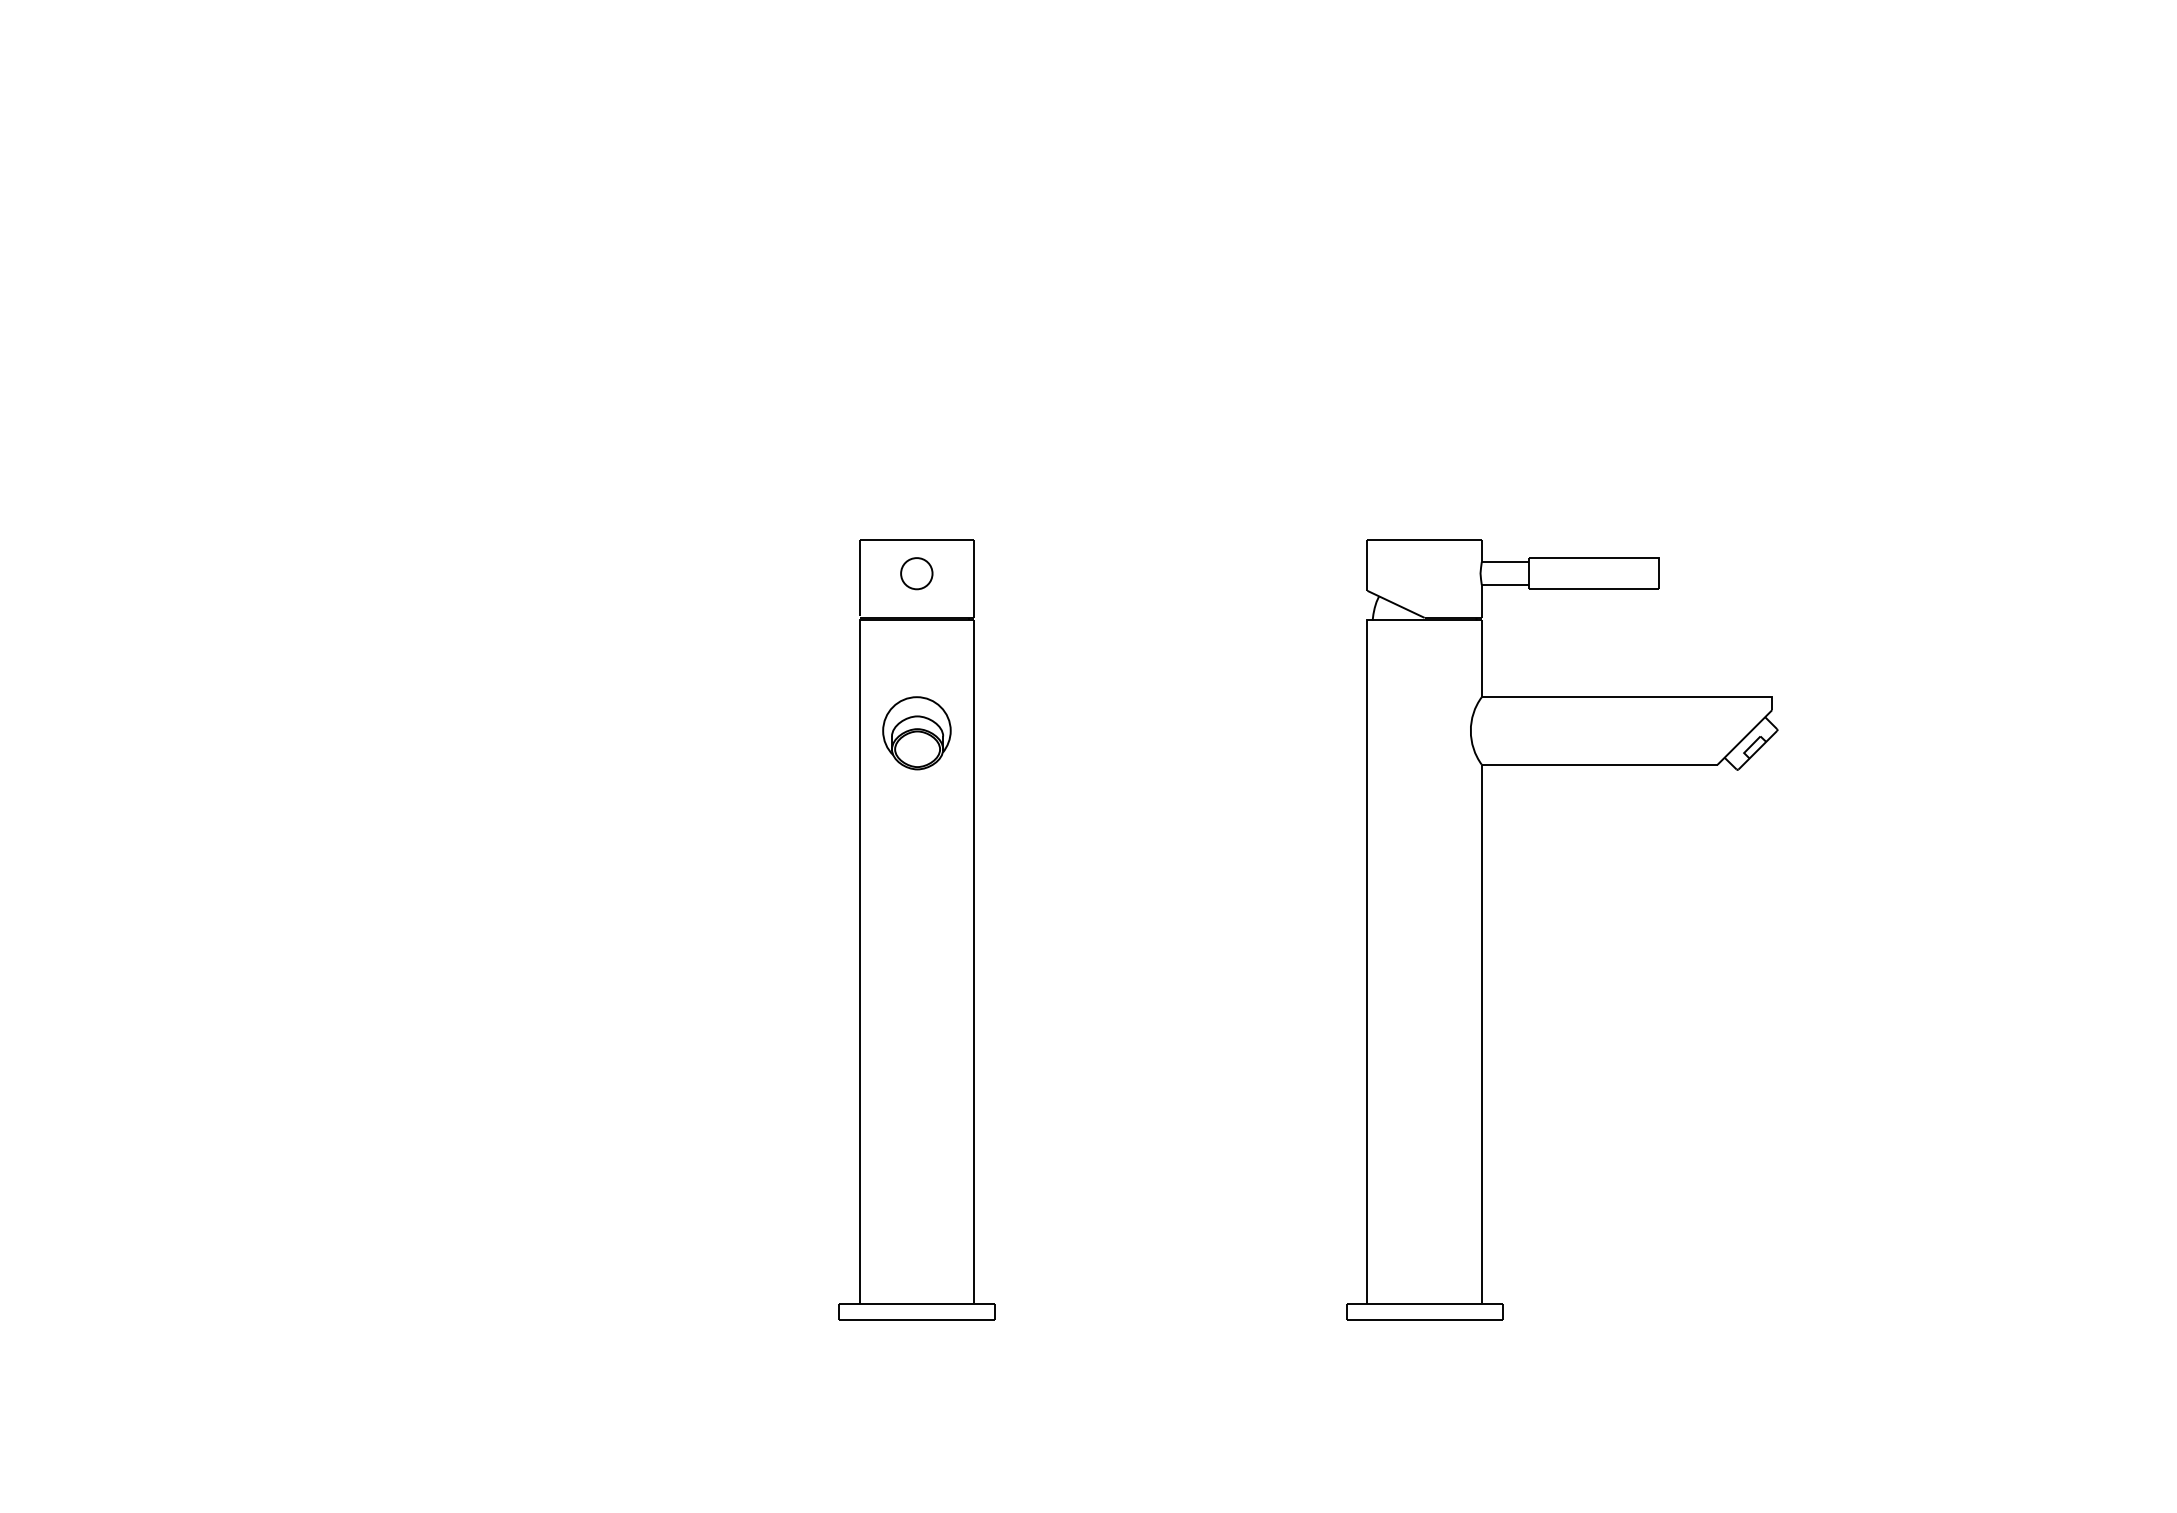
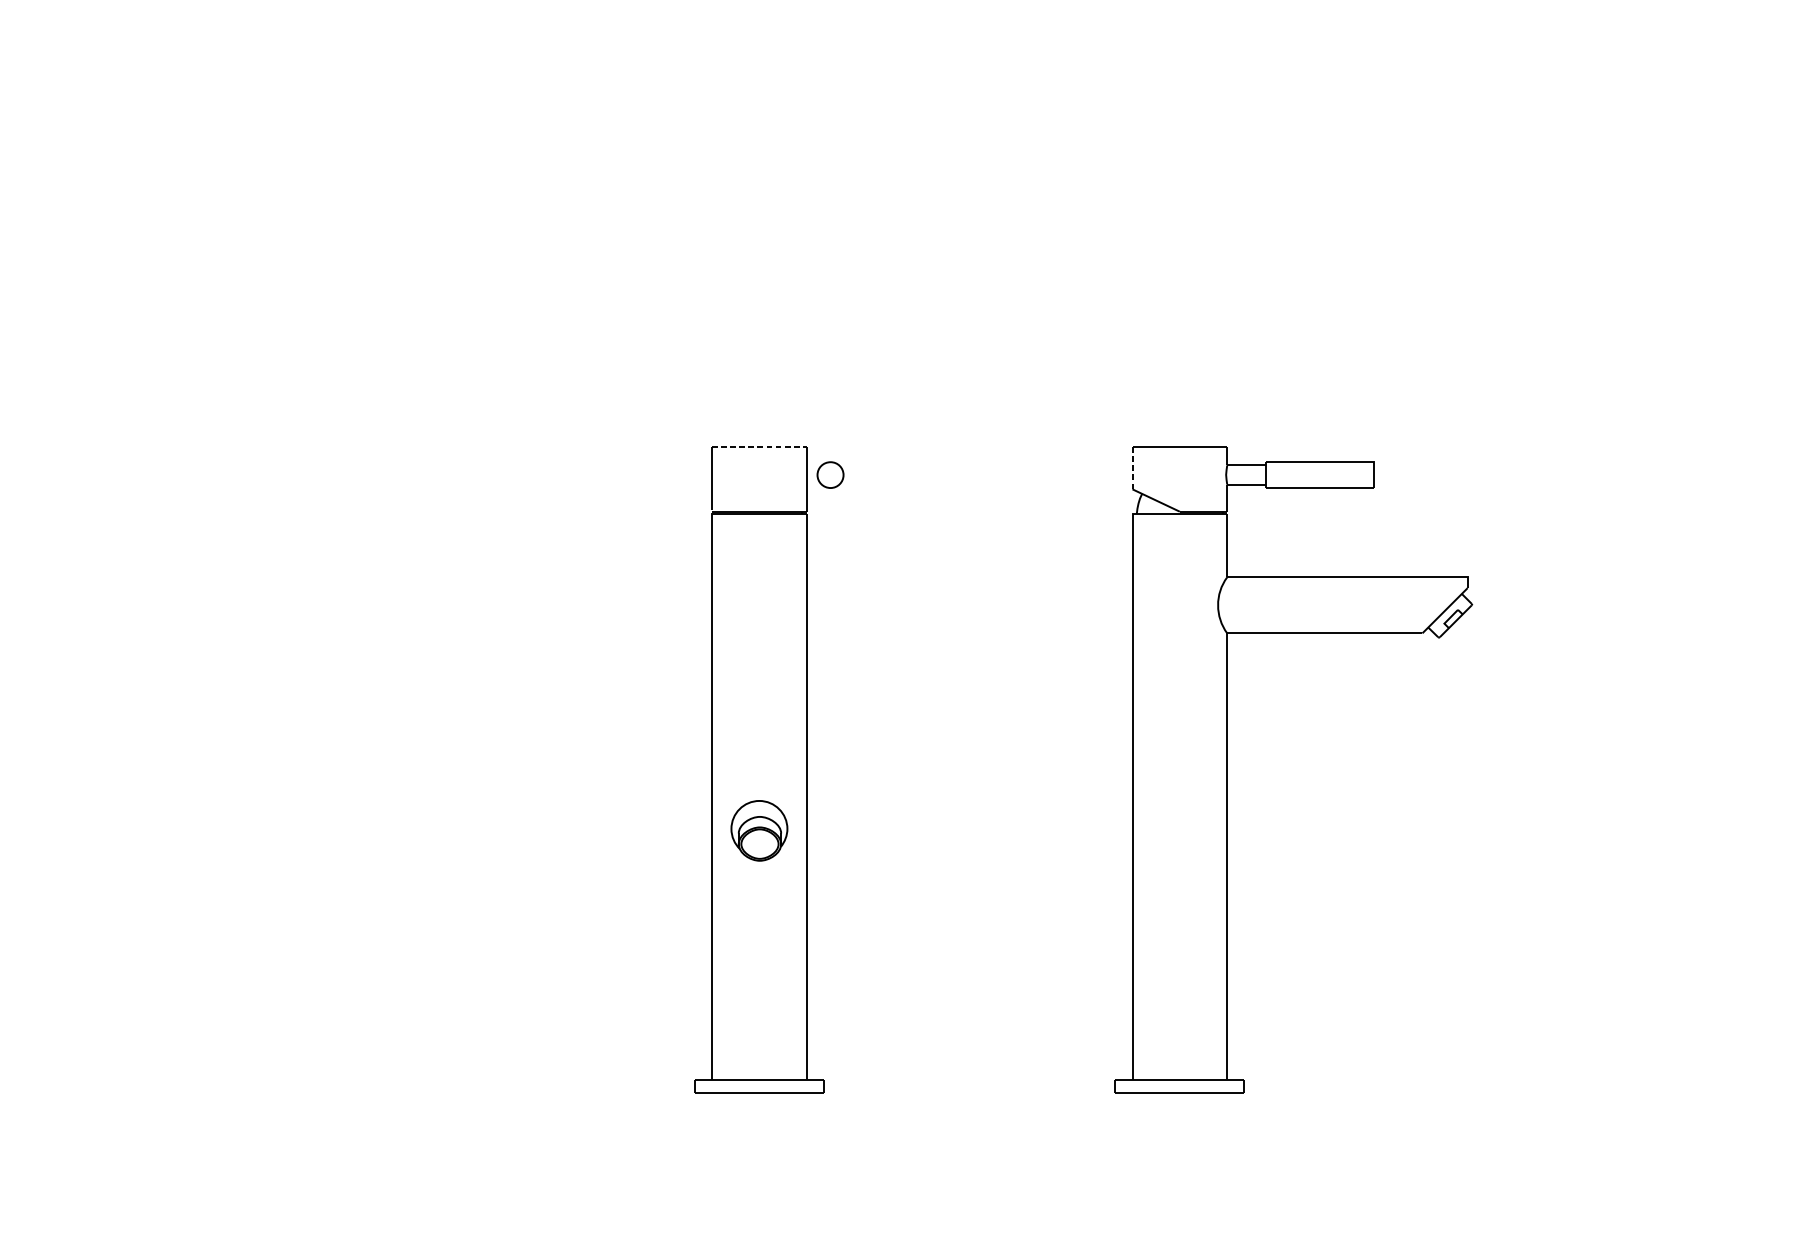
line: (917, 539) -> (759, 446), solid -> dashed
line: (1367, 565) -> (1132, 468), solid -> dashed
part: (916, 573) -> (830, 474), moved
part: (916, 733) -> (759, 831), moved

